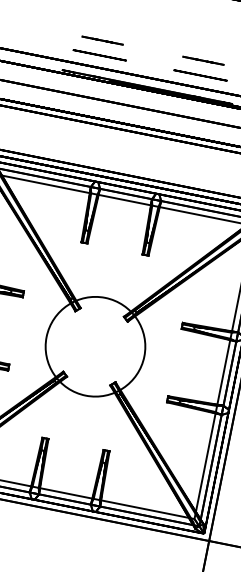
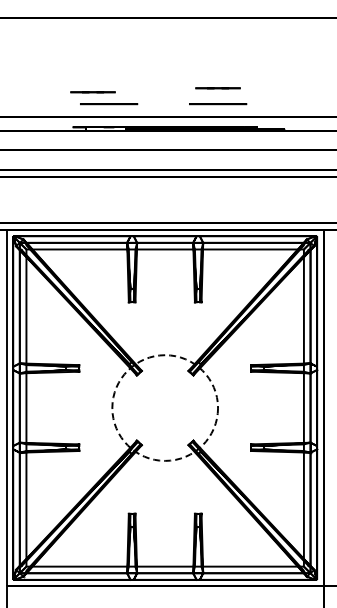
line: (102, 40) -> (92, 92), moved
circle: (95, 346) -> (165, 407), solid -> dashed

